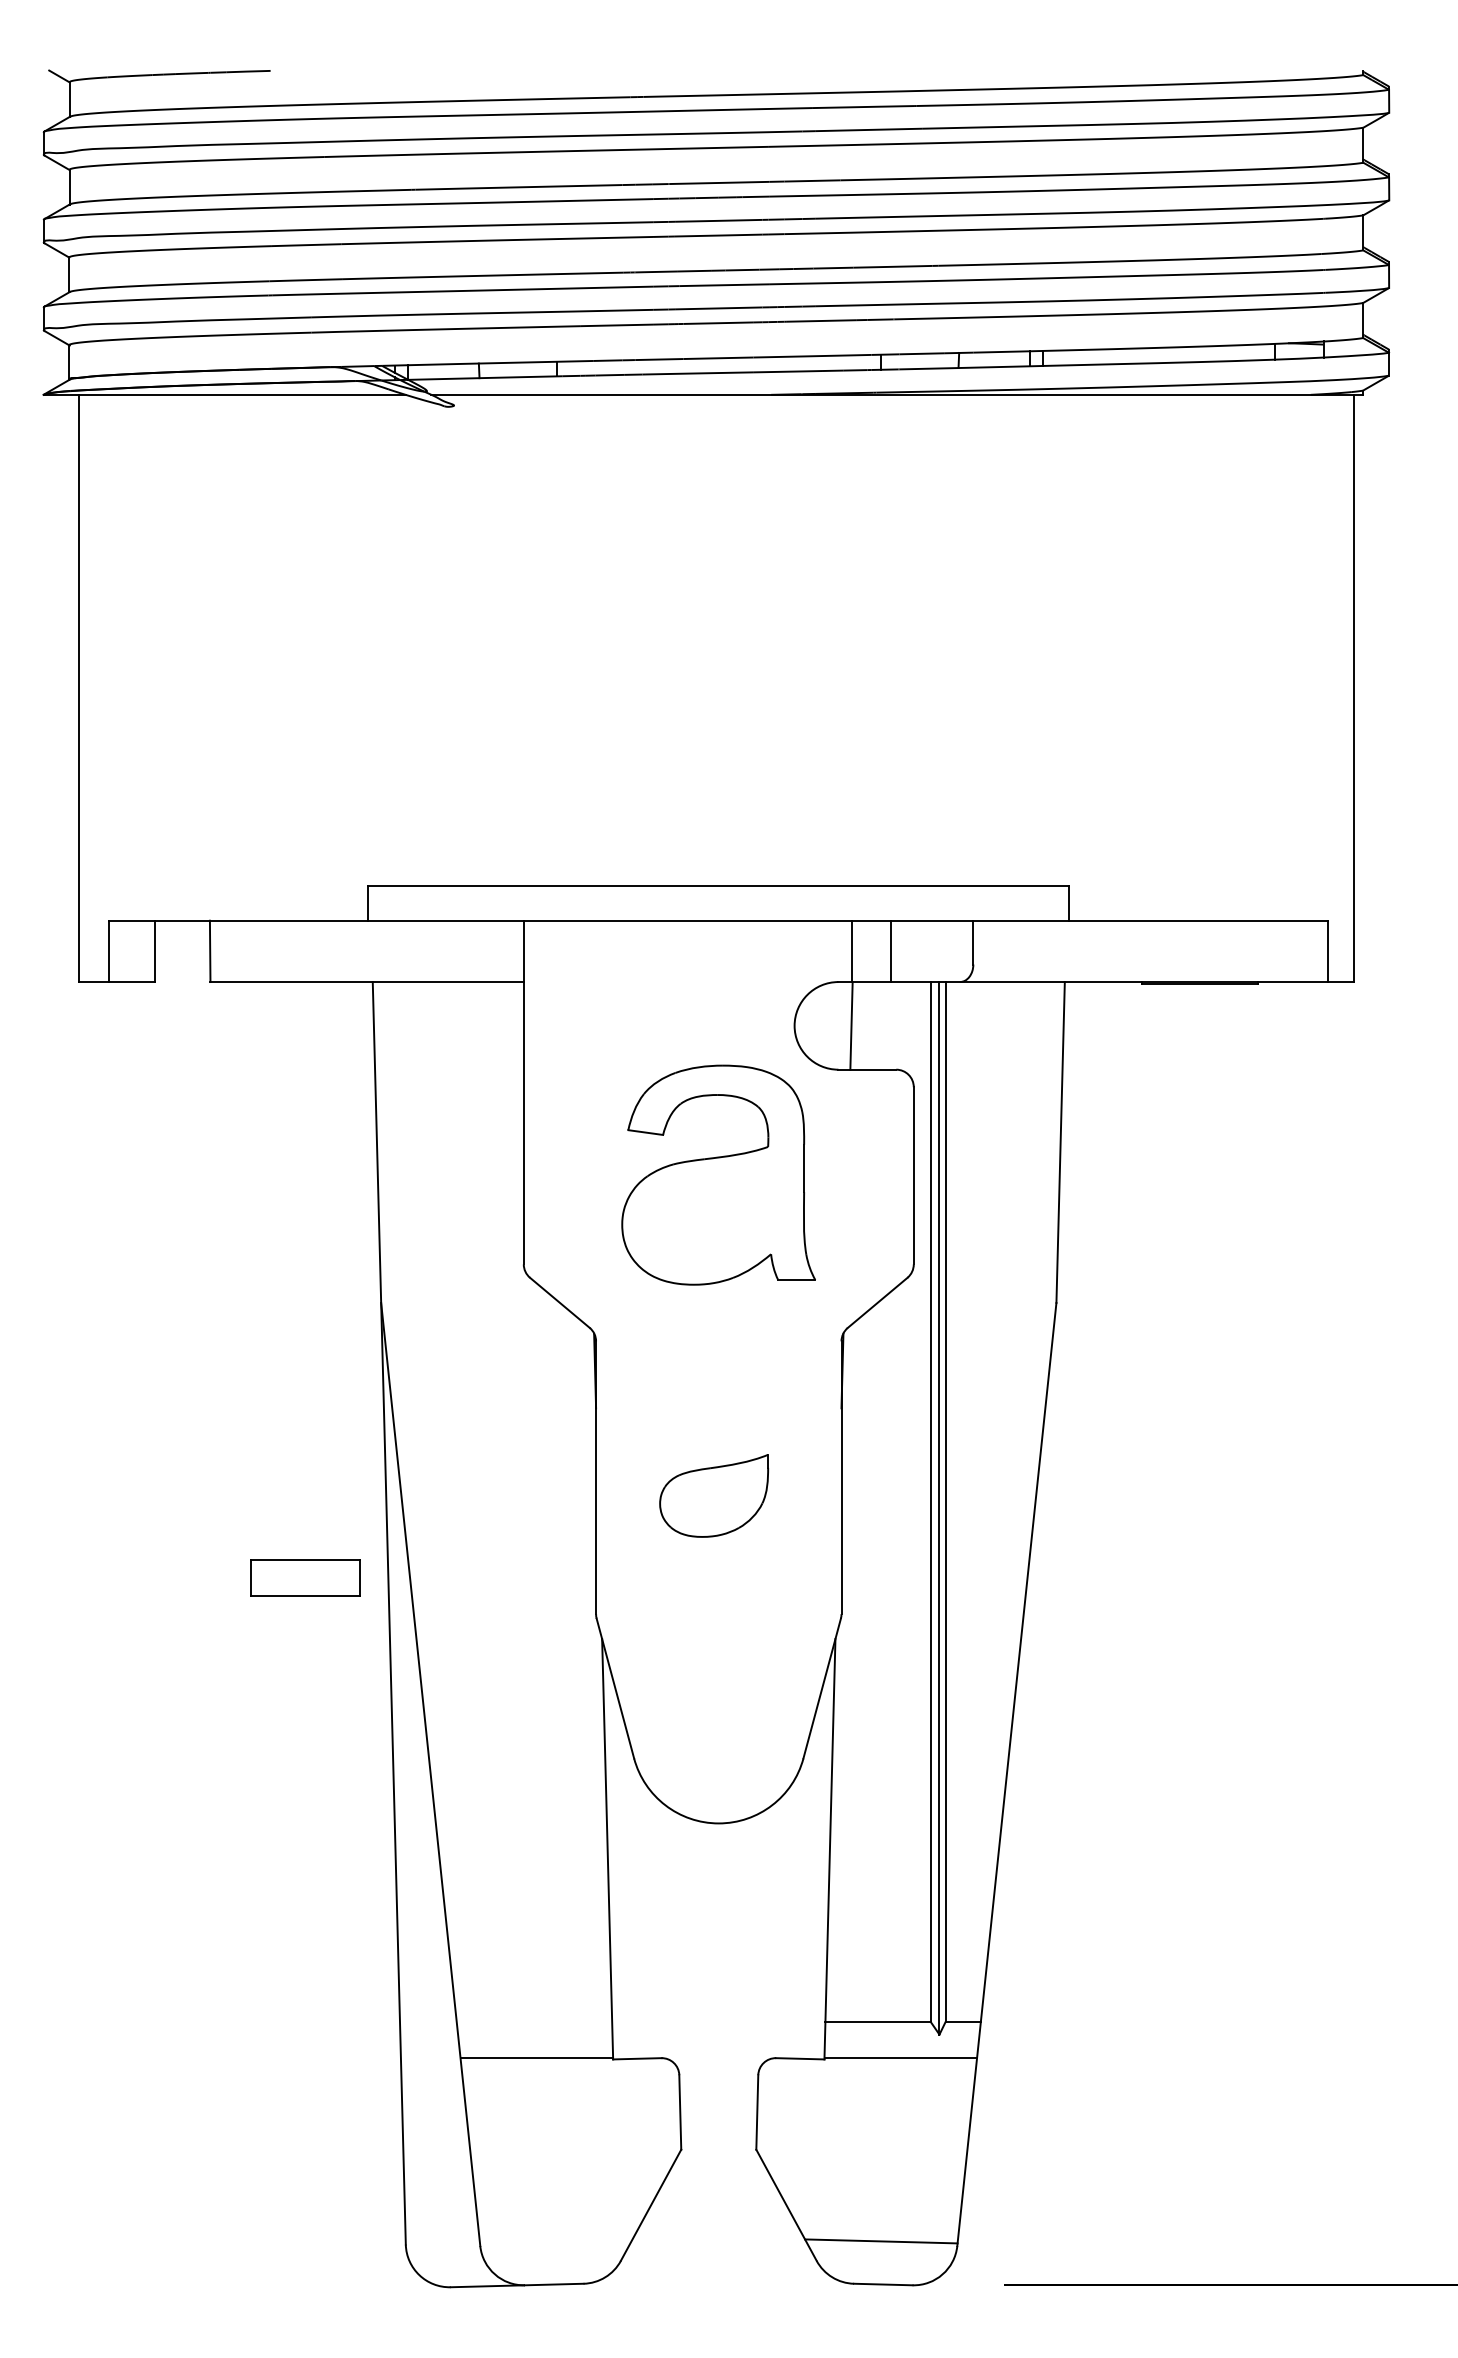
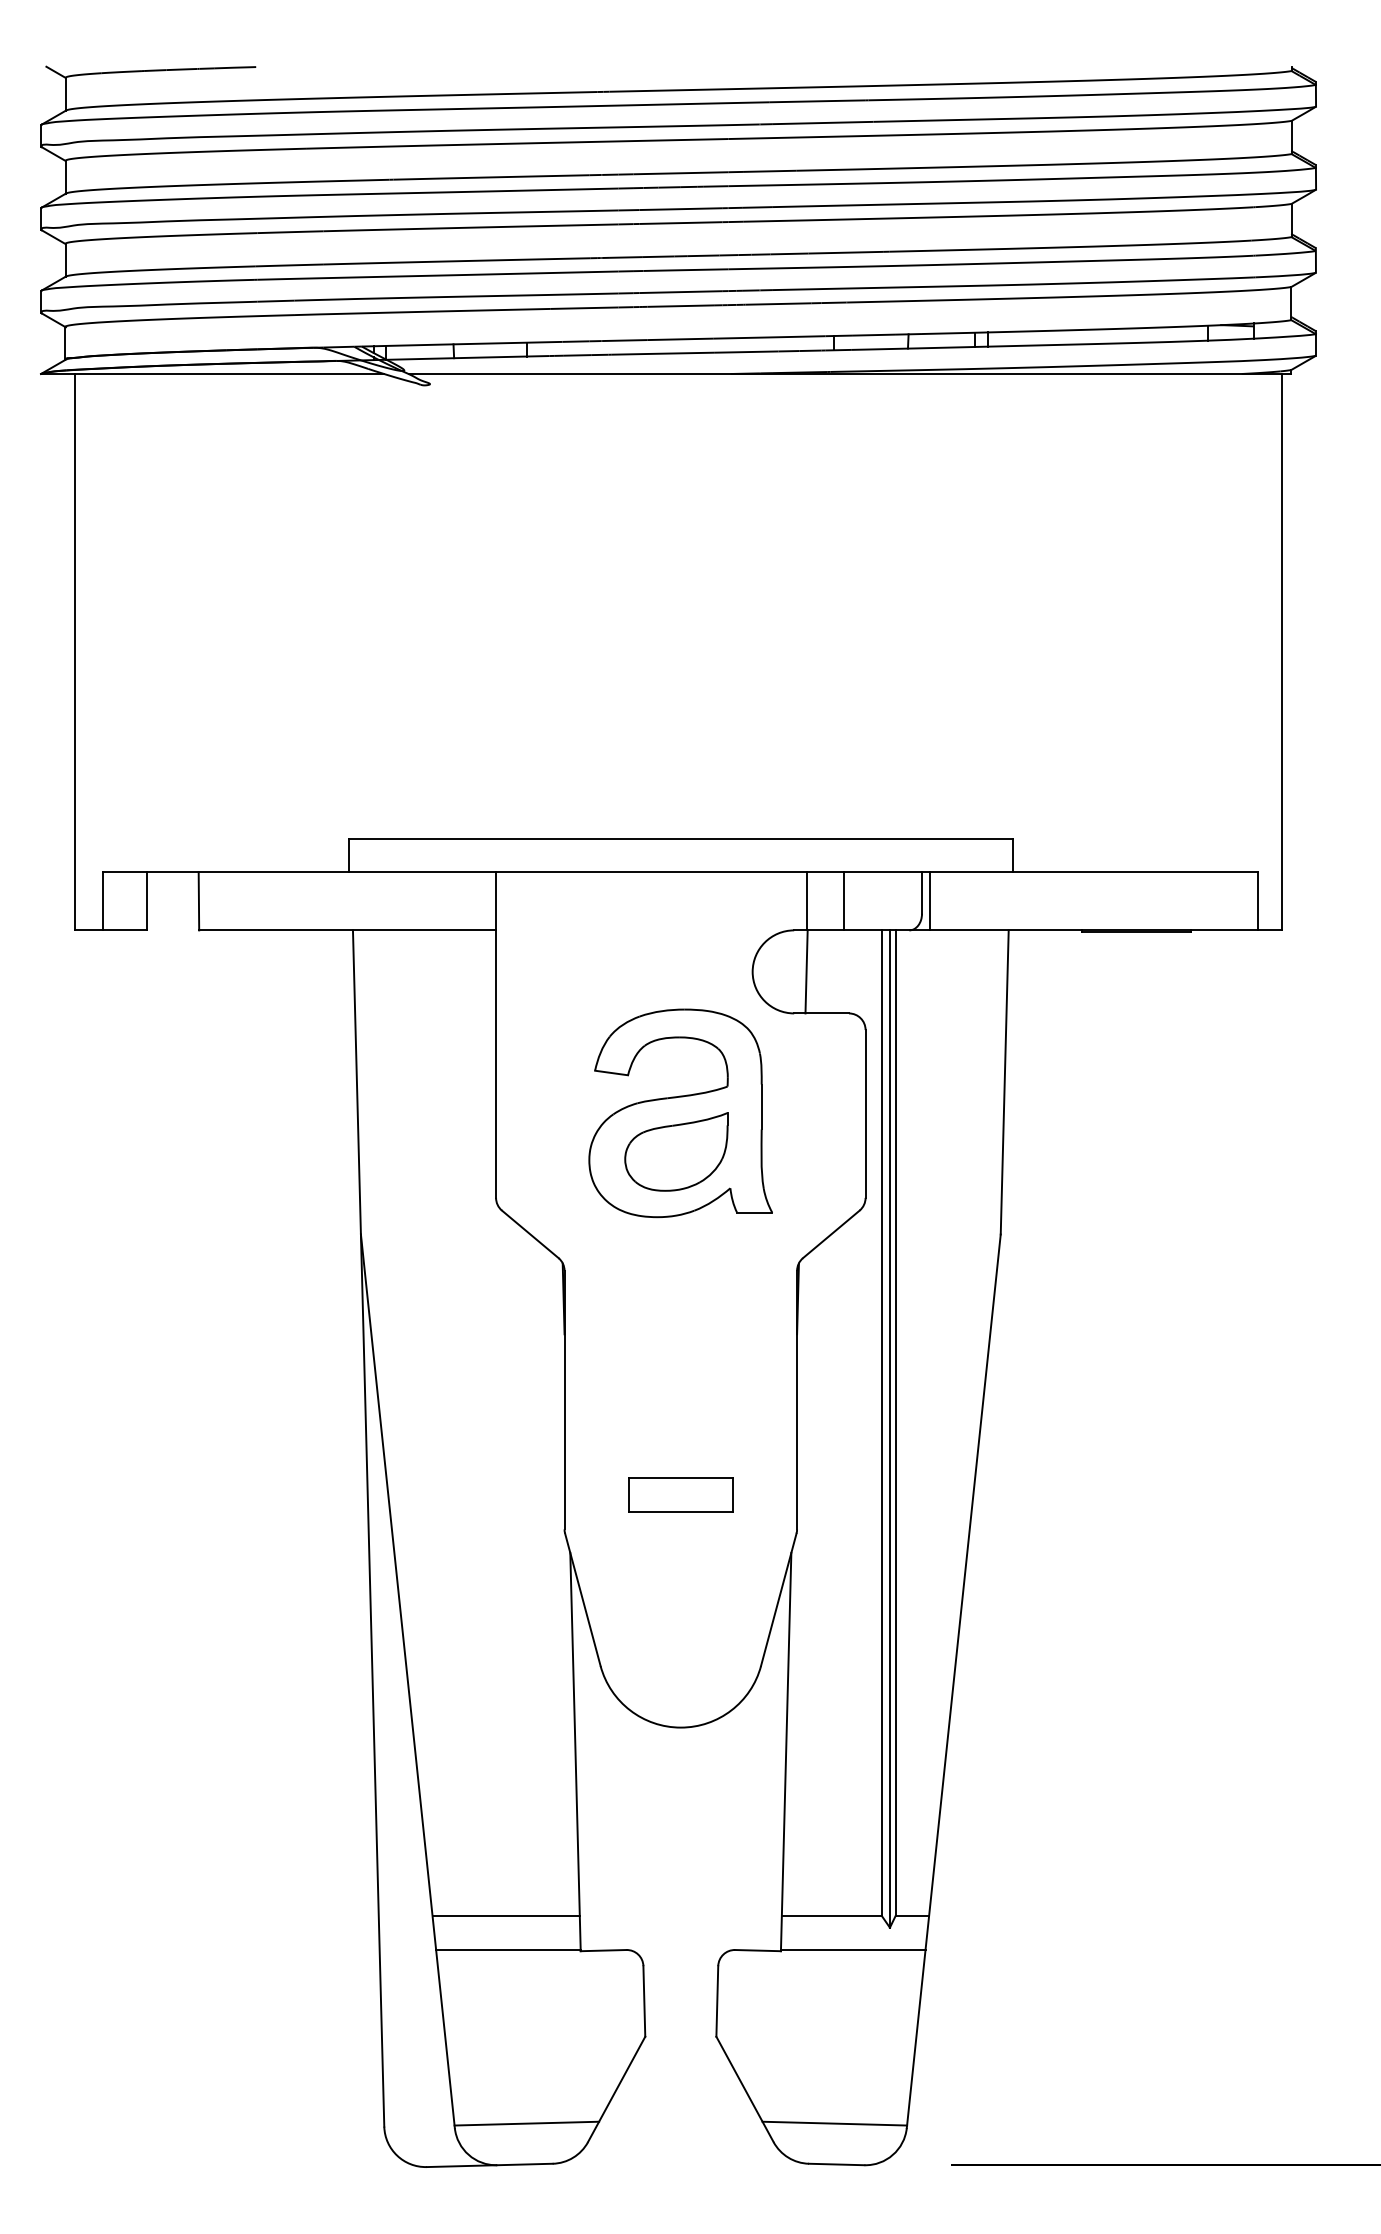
line: (981, 951) -> (929, 901), added
part: (713, 1495) -> (675, 1151), moved
part: (305, 1577) -> (680, 1494), moved
line: (534, 2022) -> (506, 1916), added
line: (556, 2241) -> (527, 2123), added

